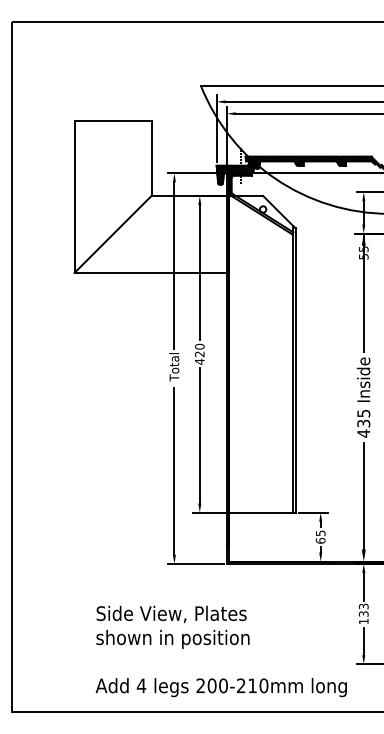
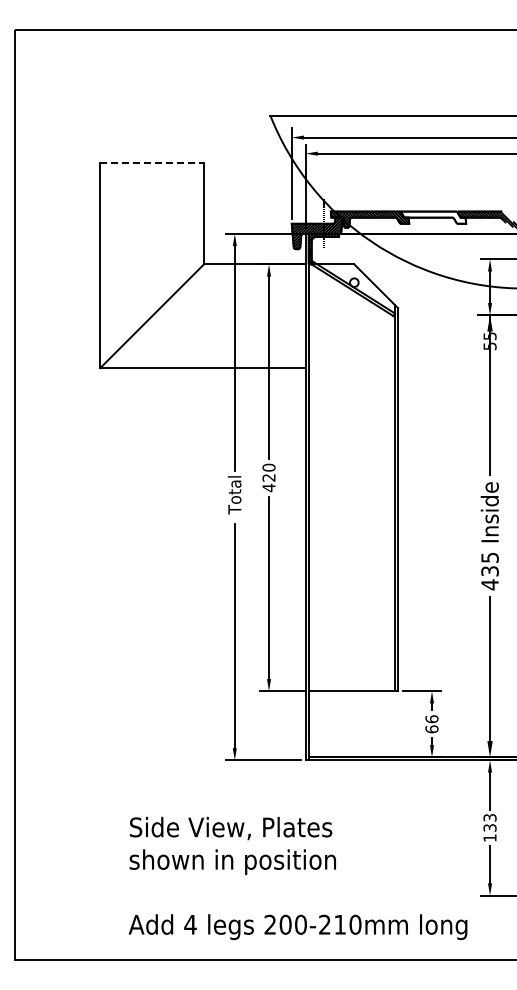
line: (113, 120) -> (152, 162), solid -> dashed
hatch: (322, 161) -> (434, 217), removed
text: (320, 533) -> (431, 719), 65 -> 66

